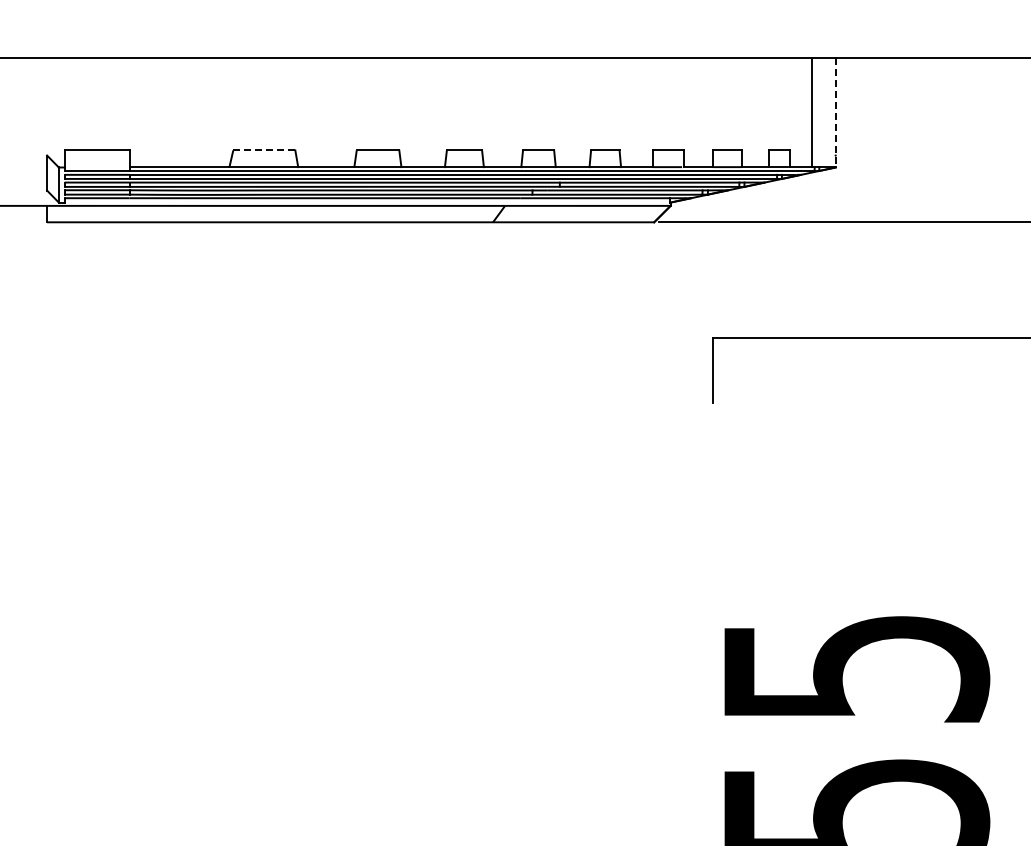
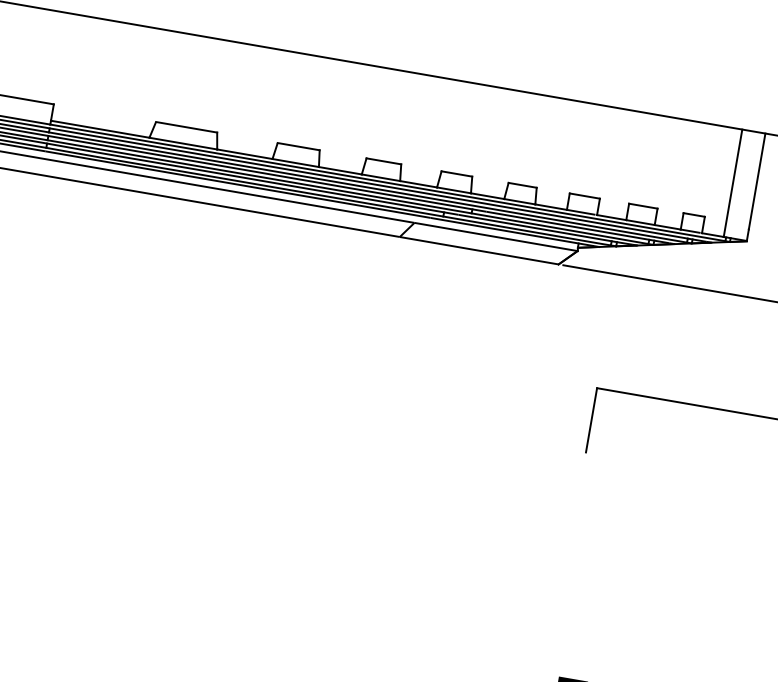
line: (835, 112) -> (755, 187), dashed -> solid
line: (264, 150) -> (186, 127), dashed -> solid

